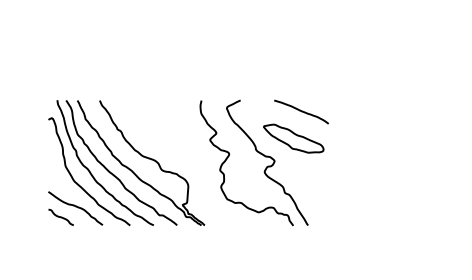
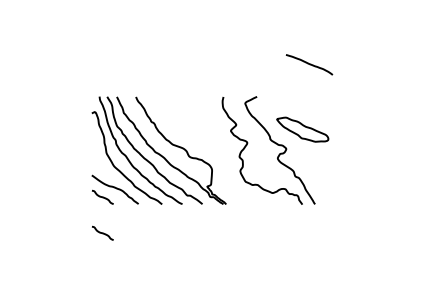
curve: (301, 111) -> (309, 64), moved
curve: (60, 258) -> (102, 232), added

